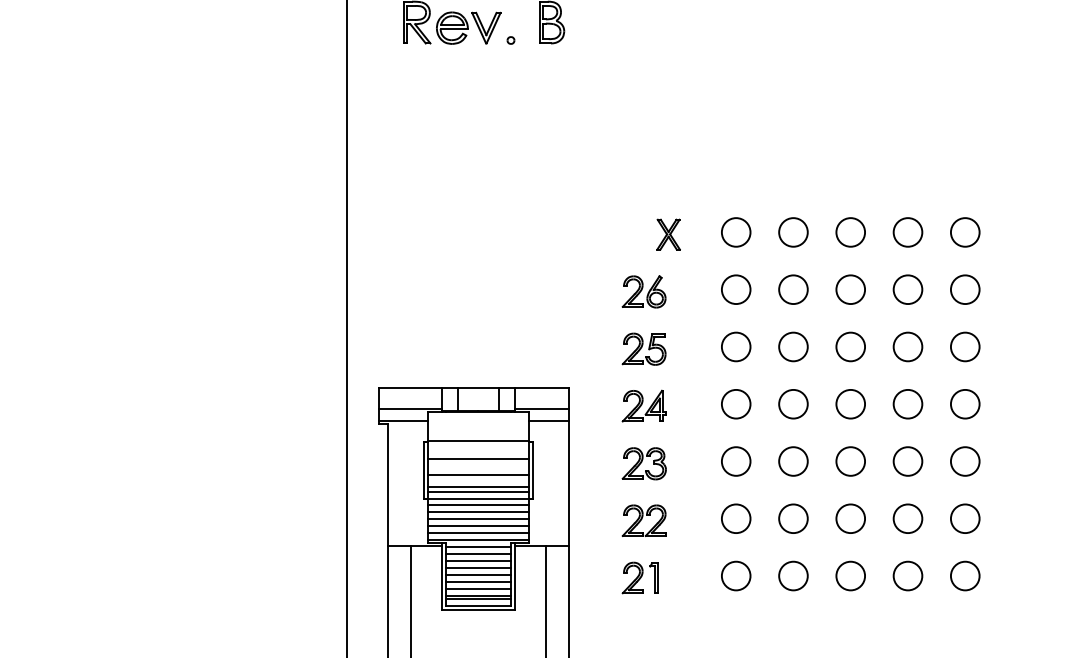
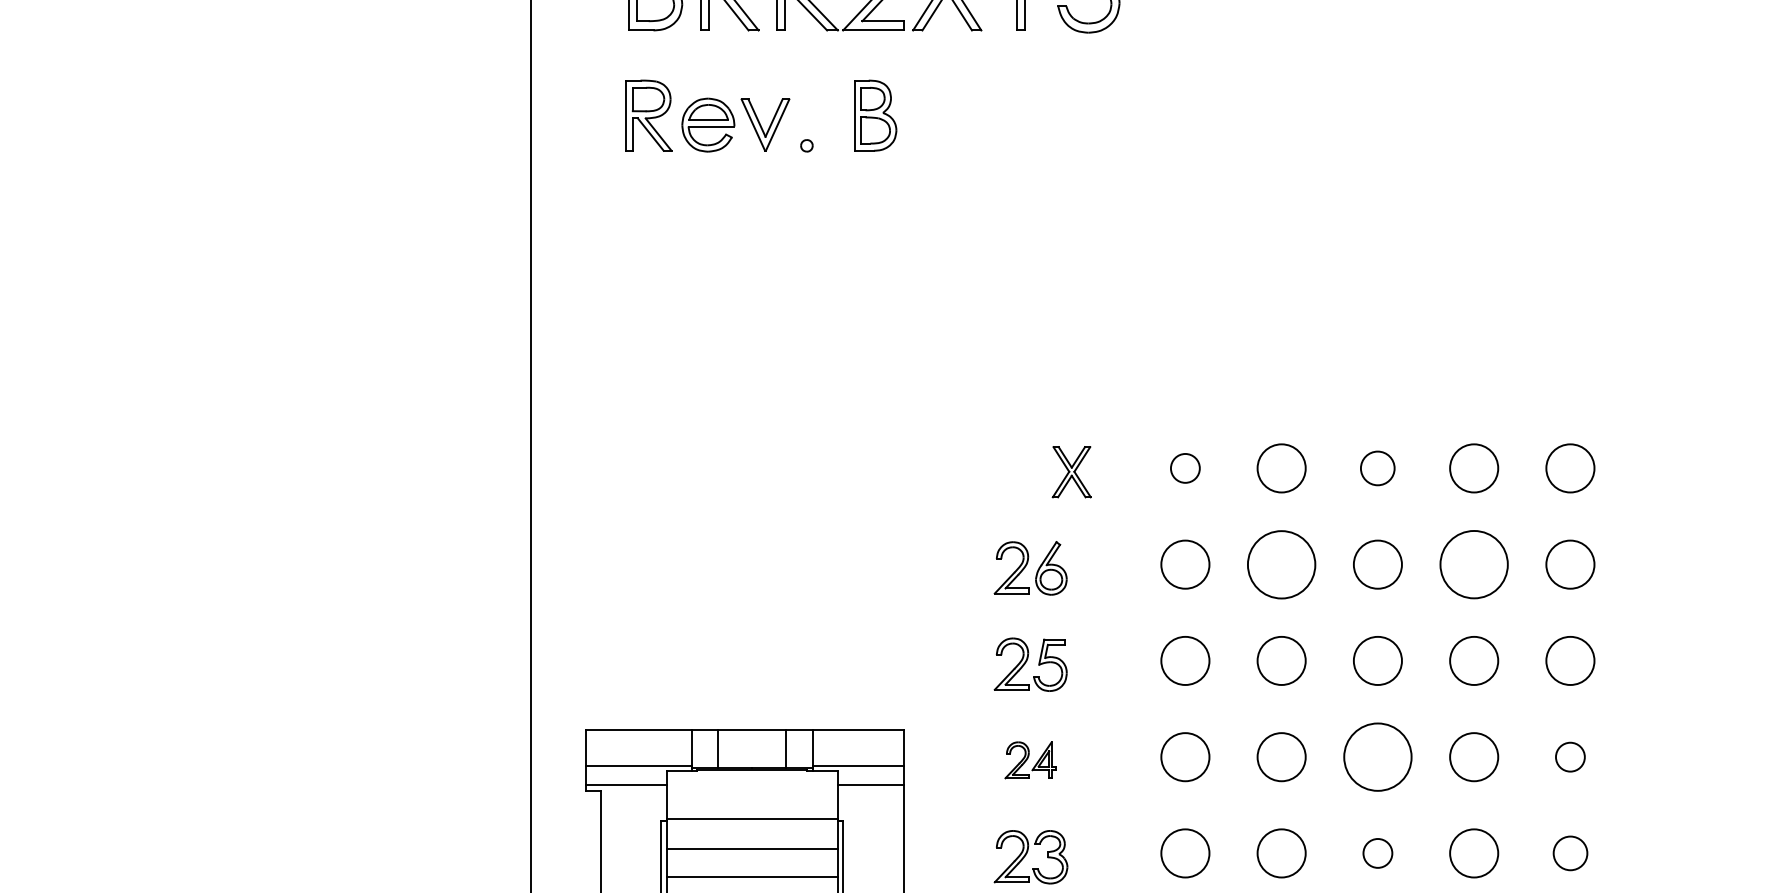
circle: (735, 232) -> (1184, 468), size x0.6
circle: (850, 232) -> (1377, 468), size x0.7
circle: (793, 289) -> (1281, 564), size x1.4
circle: (907, 289) -> (1473, 564), size x1.4
circle: (850, 403) -> (1377, 755), size x1.4
circle: (964, 403) -> (1569, 755), size x0.6
part: (643, 405) -> (1029, 759), size x0.7
circle: (850, 461) -> (1377, 853), size x0.6
circle: (965, 461) -> (1570, 853), size x0.7

